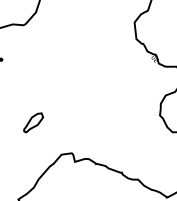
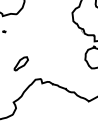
part: (33, 120) -> (21, 62), size x1.4

